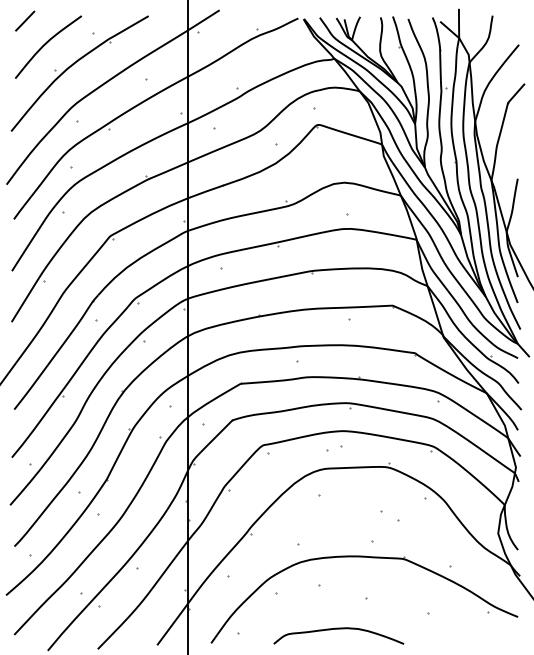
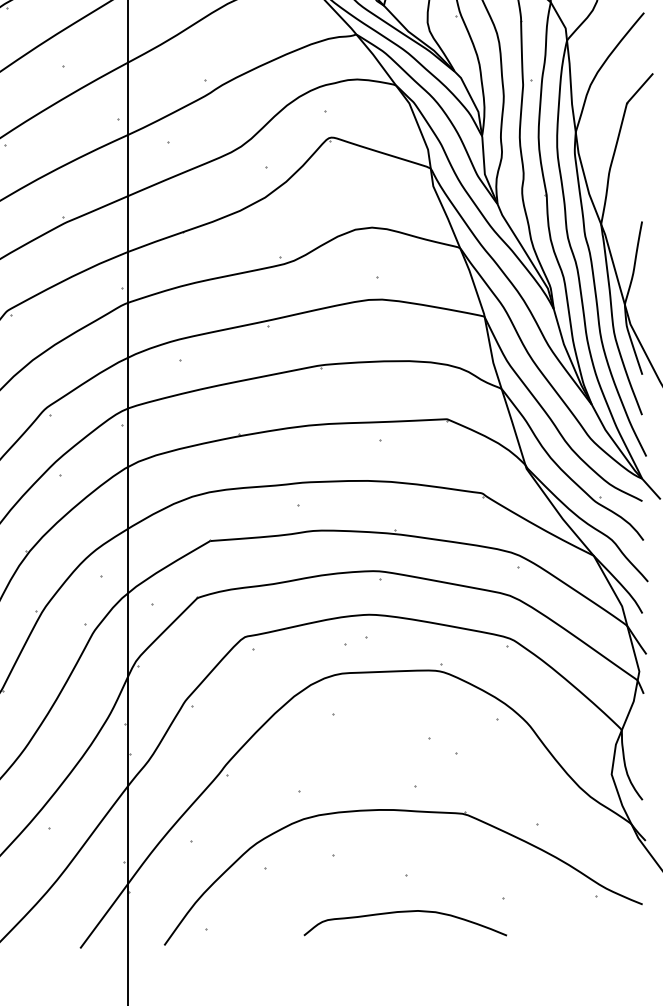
curve: (338, 629) -> (404, 912), moved

